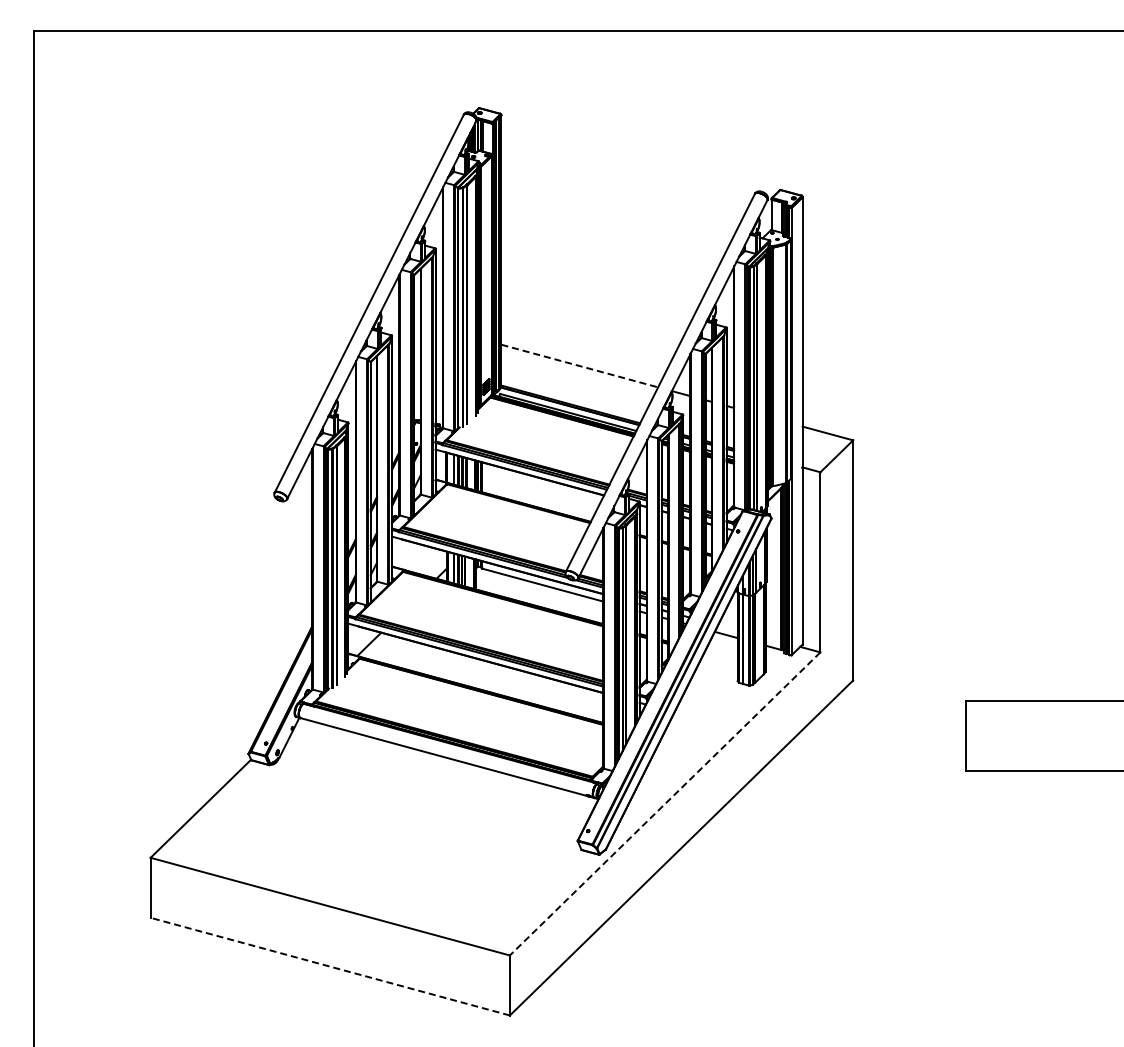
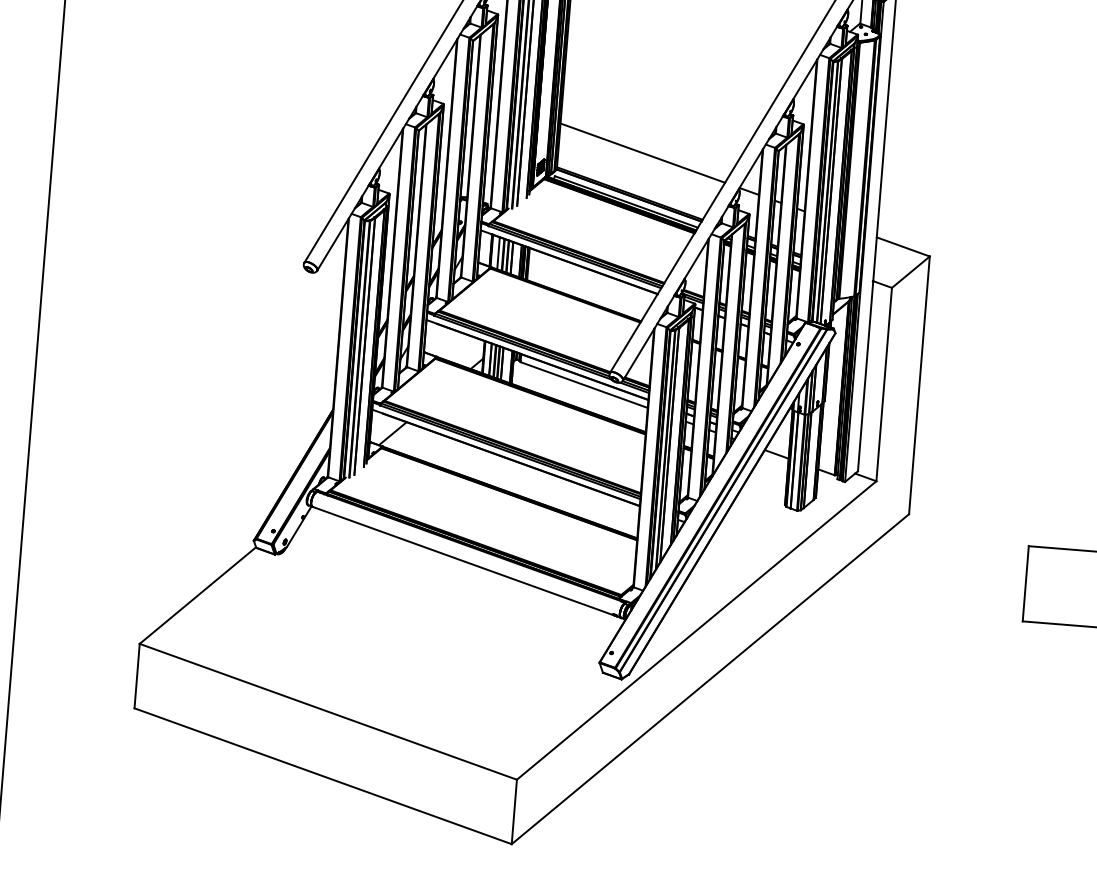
line: (580, 366) -> (643, 153), dashed -> solid
line: (665, 803) -> (697, 630), dashed -> solid
line: (329, 966) -> (322, 775), dashed -> solid

